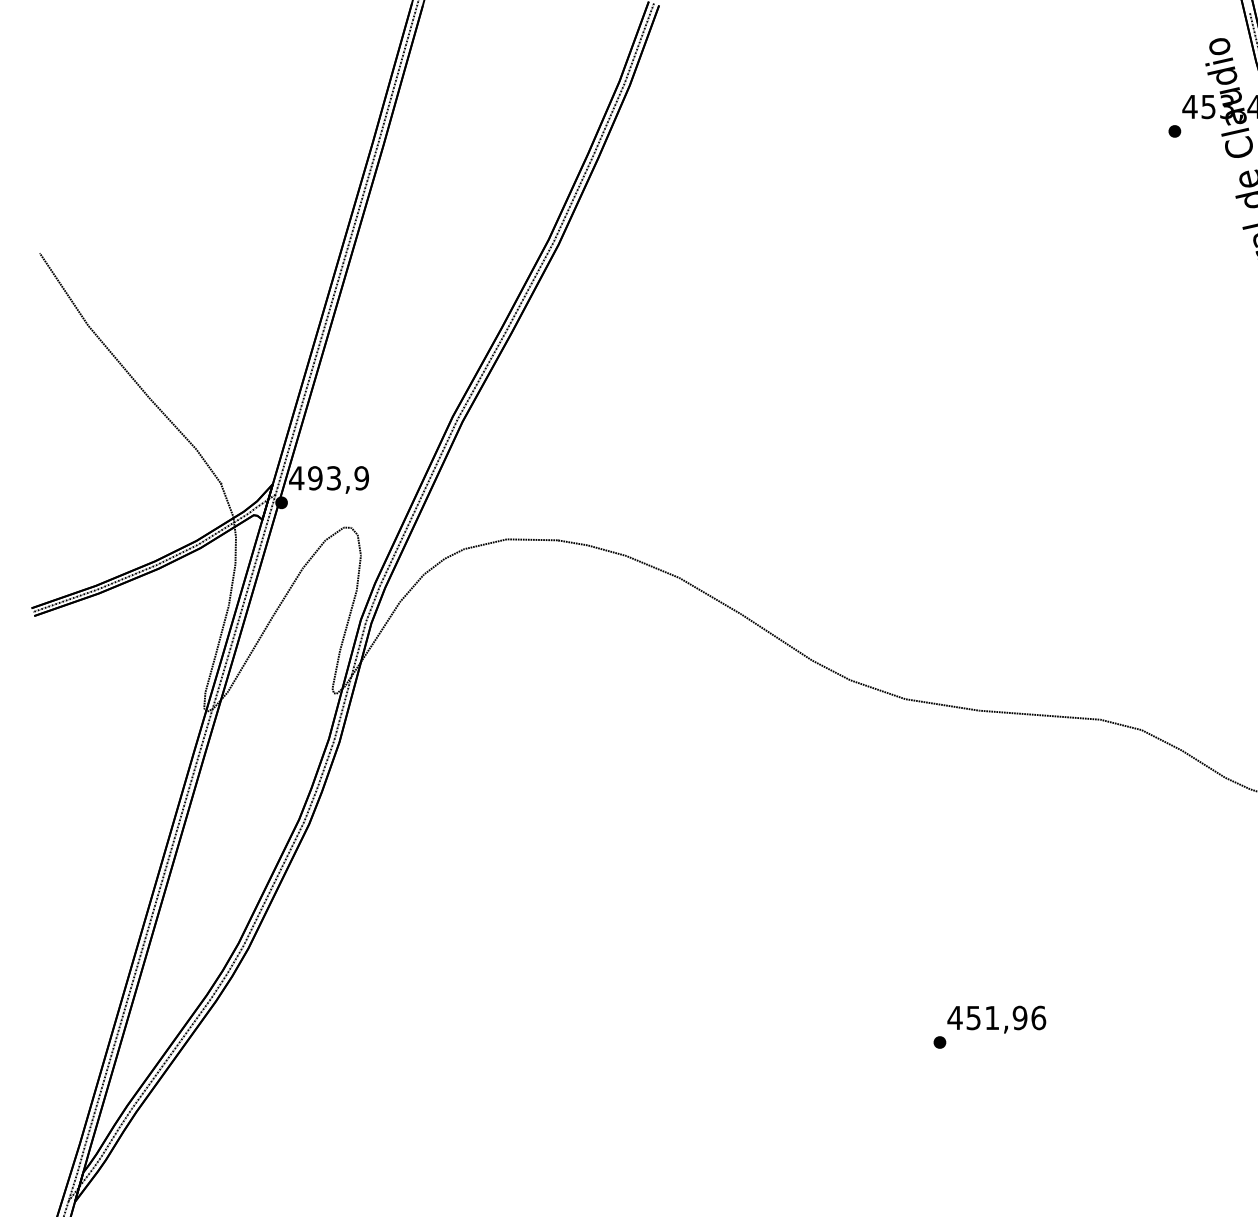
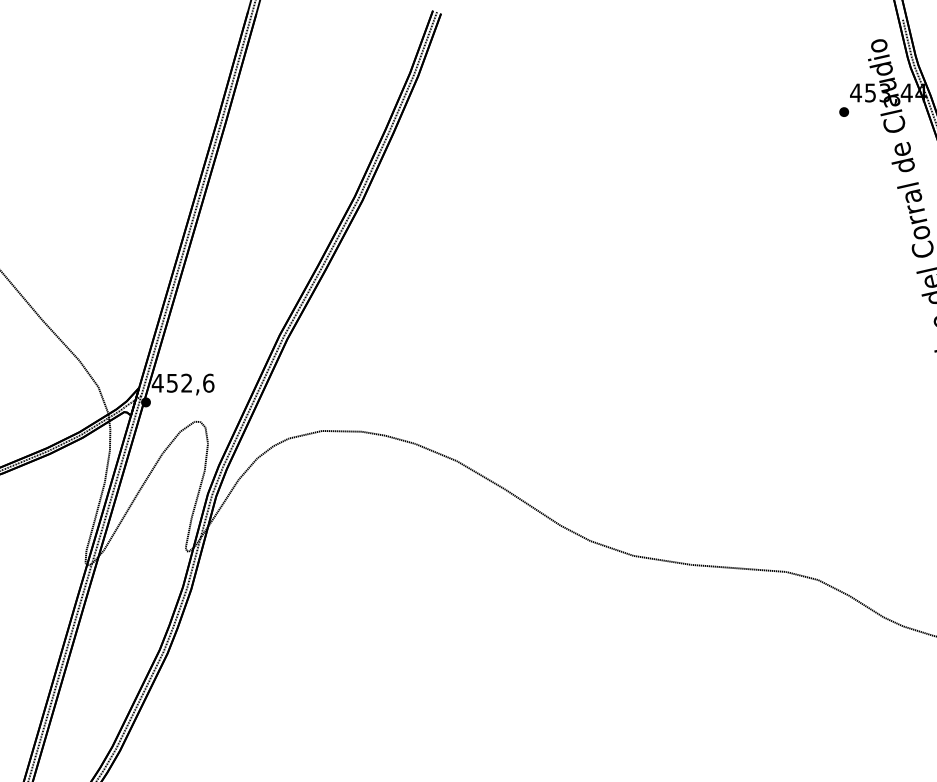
text: (338, 478) -> (190, 383), 493,9 -> 452,6

